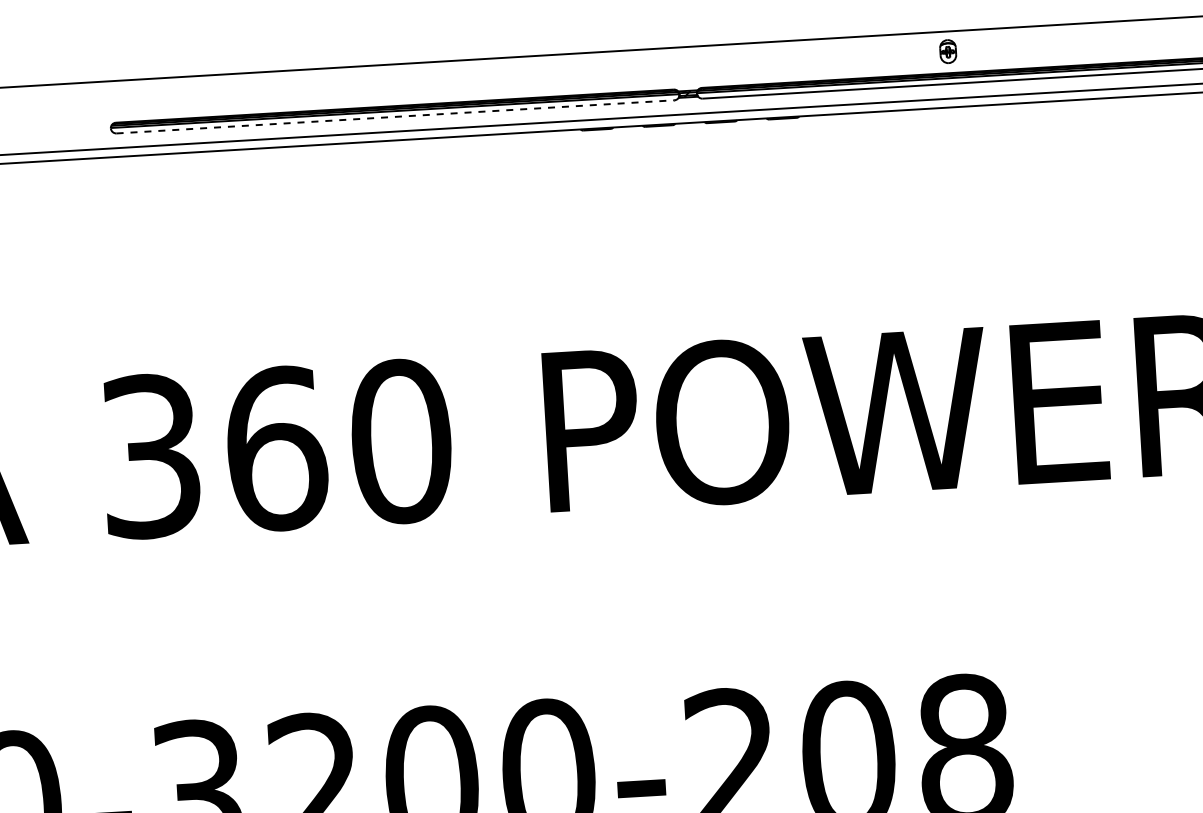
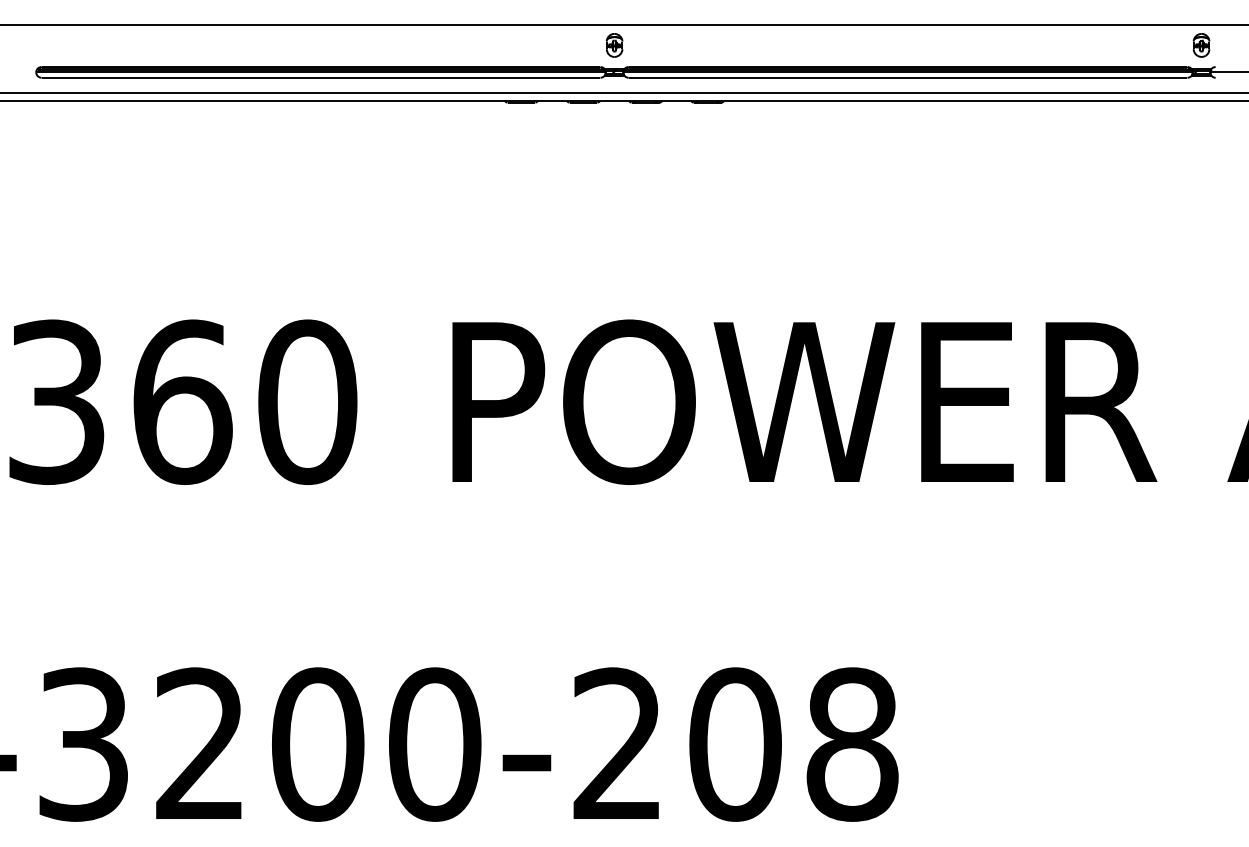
part: (948, 51) -> (614, 45), moved
line: (395, 116) -> (321, 77), dashed -> solid

